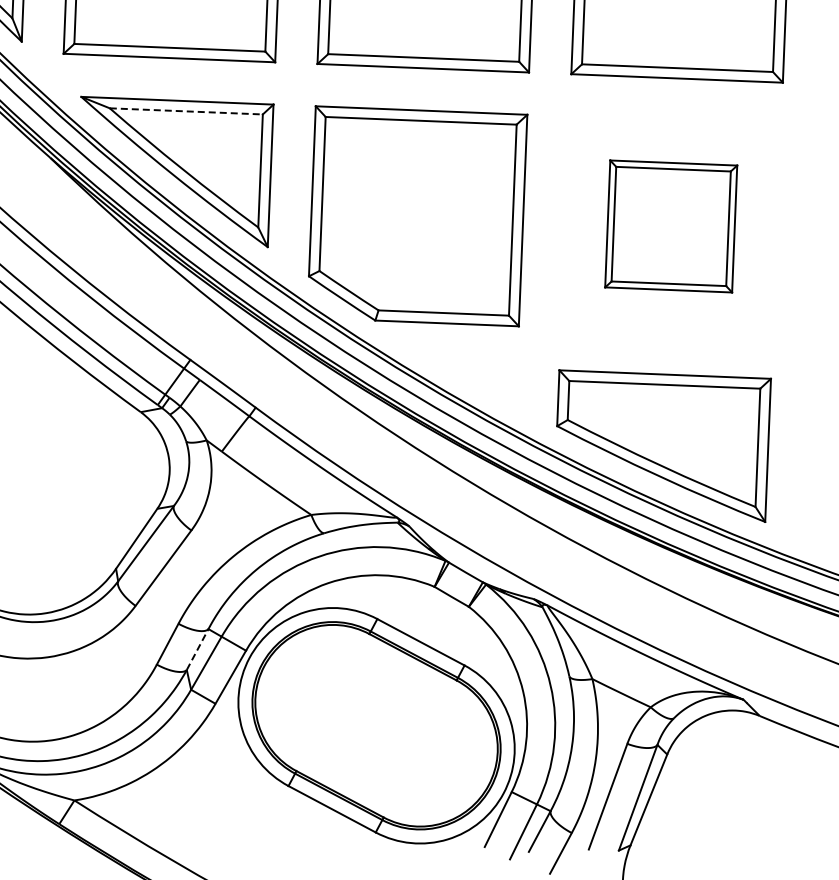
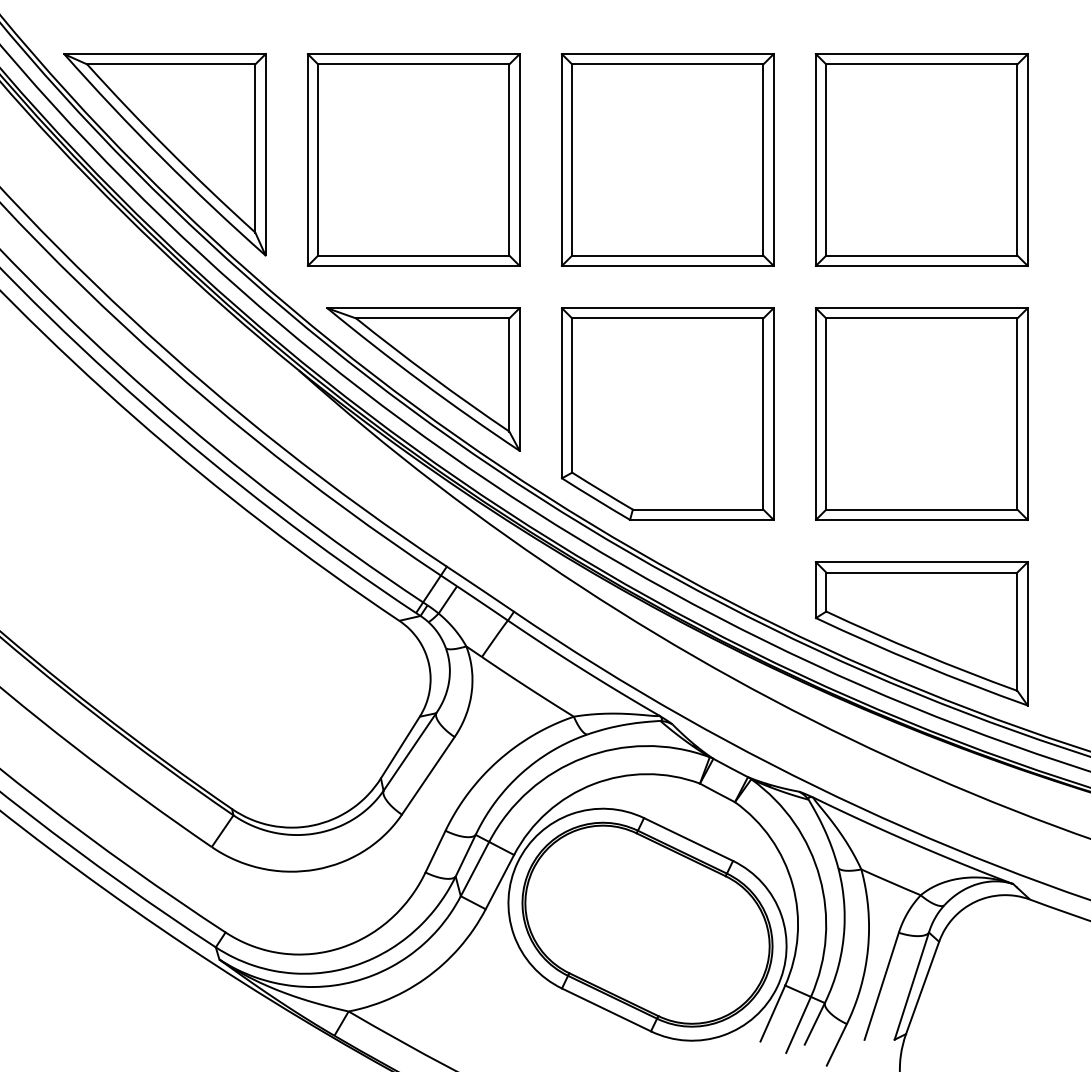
line: (186, 111) -> (432, 318), dashed -> solid
part: (670, 225) -> (921, 413), size x1.67
line: (197, 649) -> (465, 855), dashed -> solid

